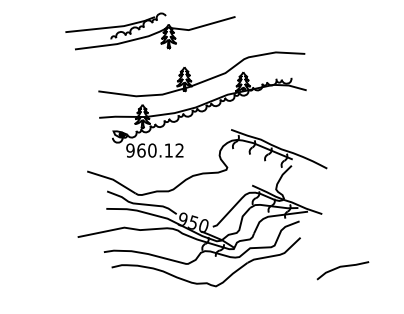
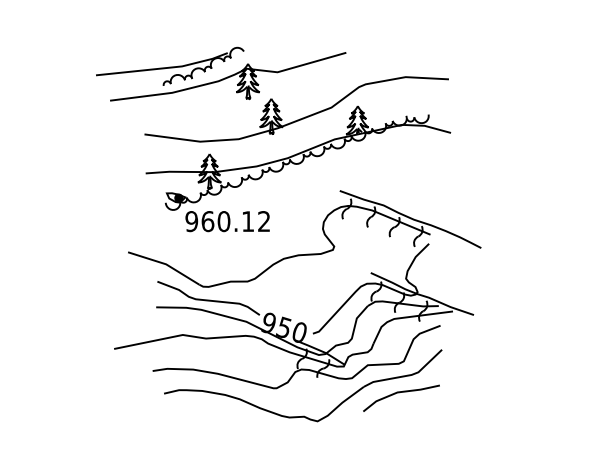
part: (150, 31) -> (221, 74), moved
line: (342, 267) -> (400, 393), moved

